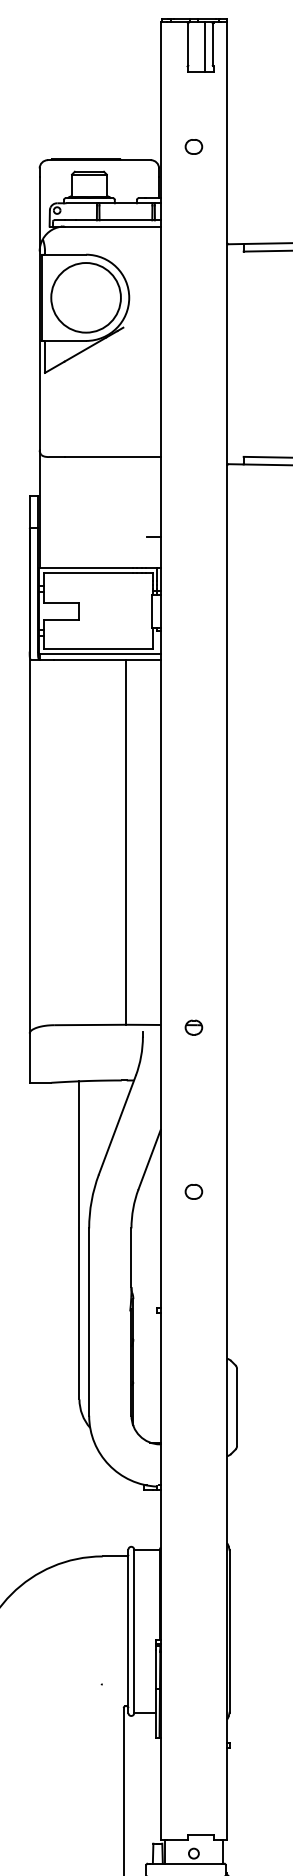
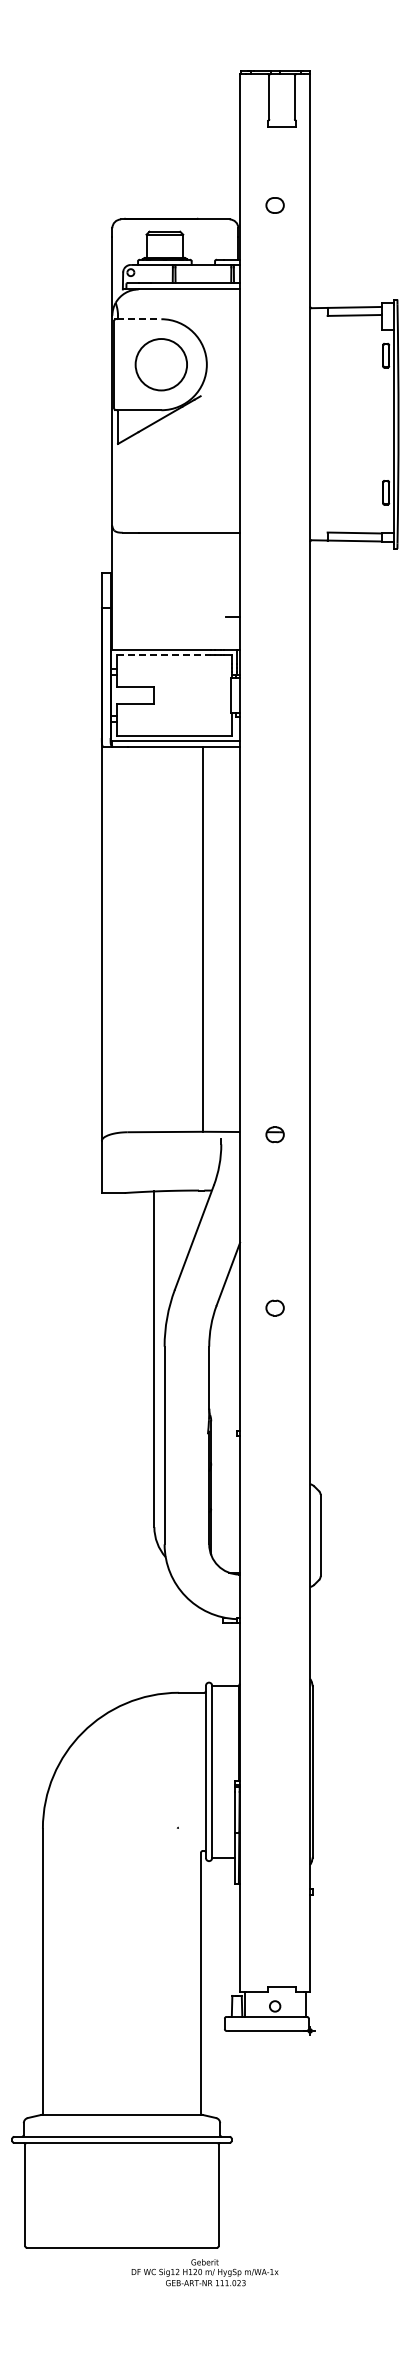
line: (204, 47) -> (286, 100), removed
line: (65, 254) -> (139, 319), solid -> dashed
circle: (86, 297) -> (161, 364), size x0.7
line: (89, 573) -> (164, 655), solid -> dashed

